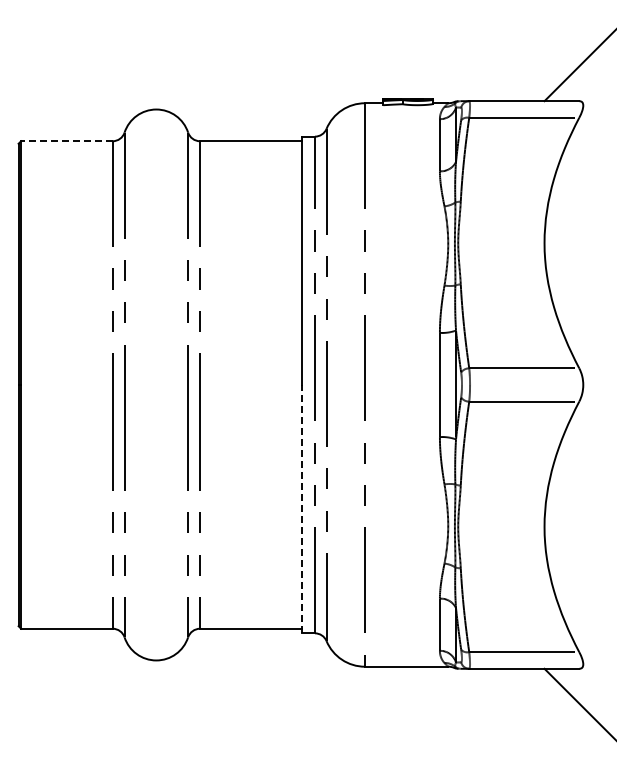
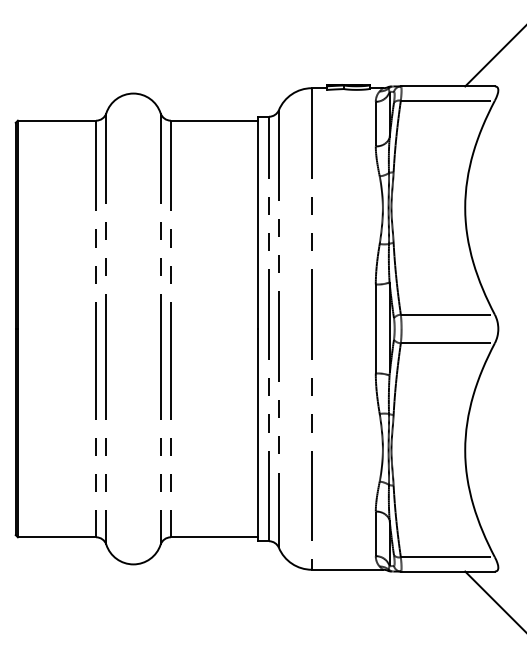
line: (66, 141) -> (56, 120), dashed -> solid
line: (302, 508) -> (258, 434), dashed -> solid

